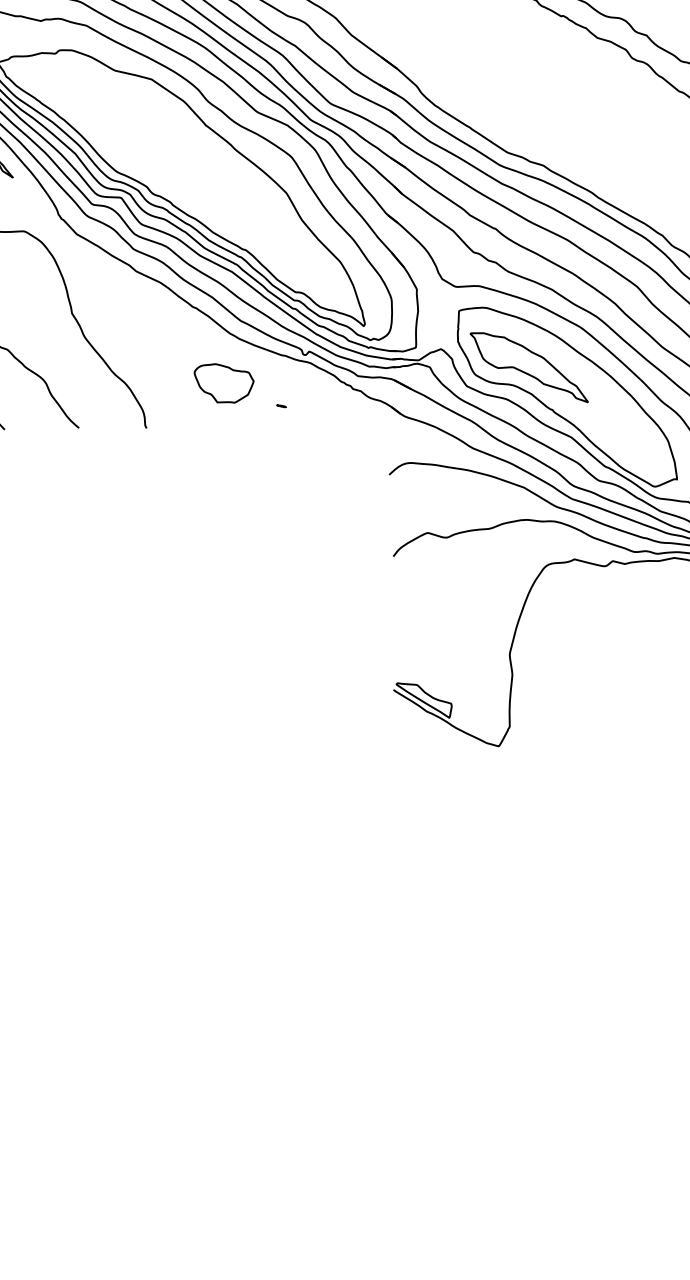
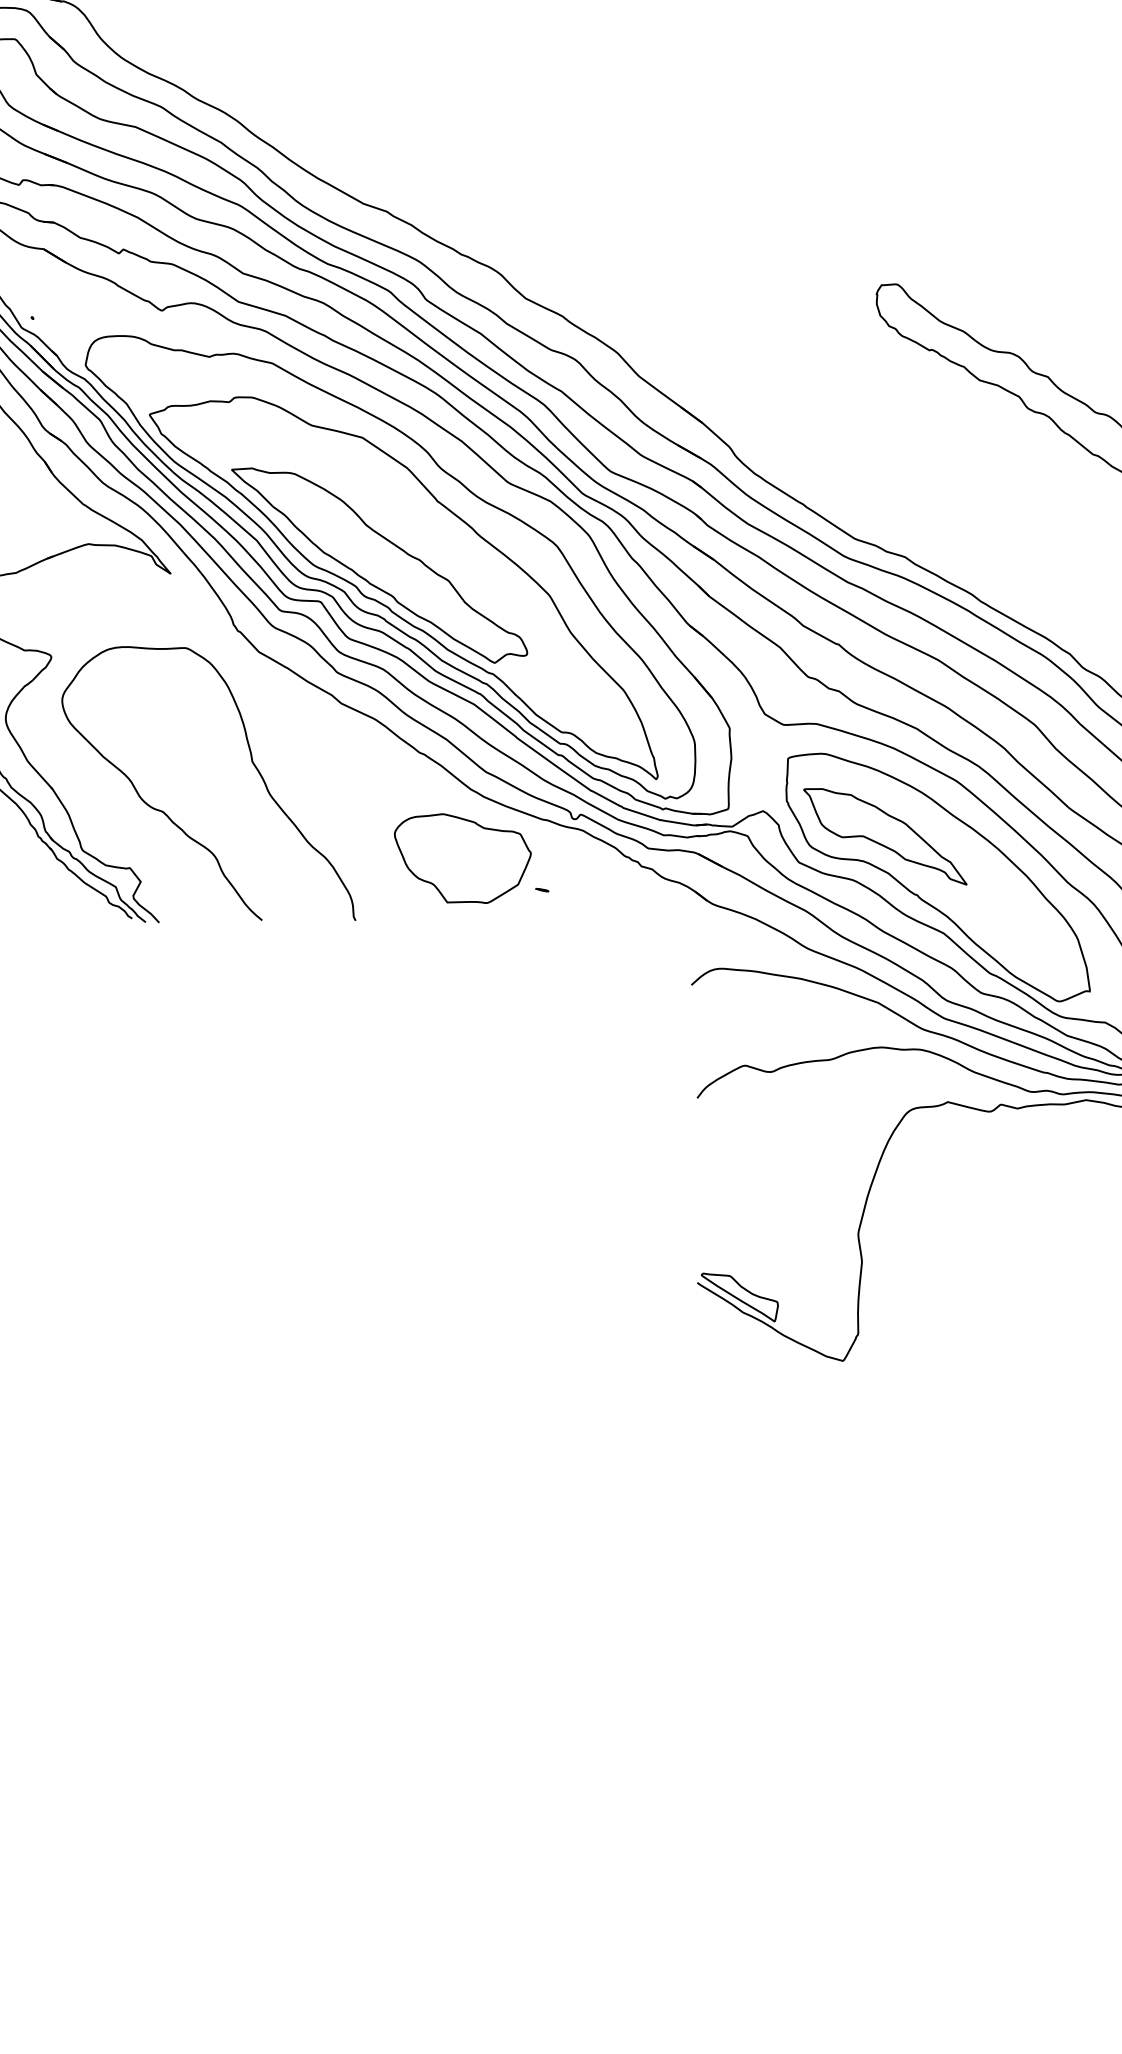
part: (163, 171) -> (379, 565), added
part: (223, 383) -> (462, 858), size x1.67

